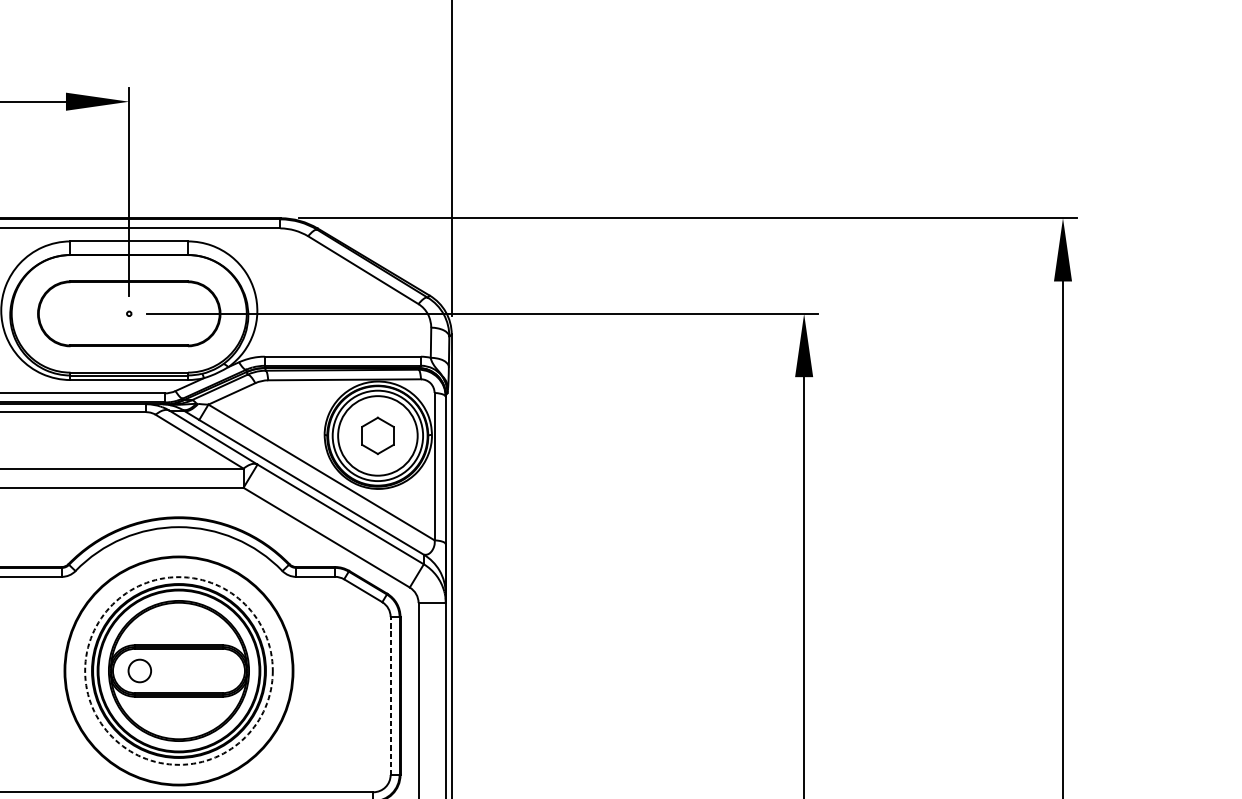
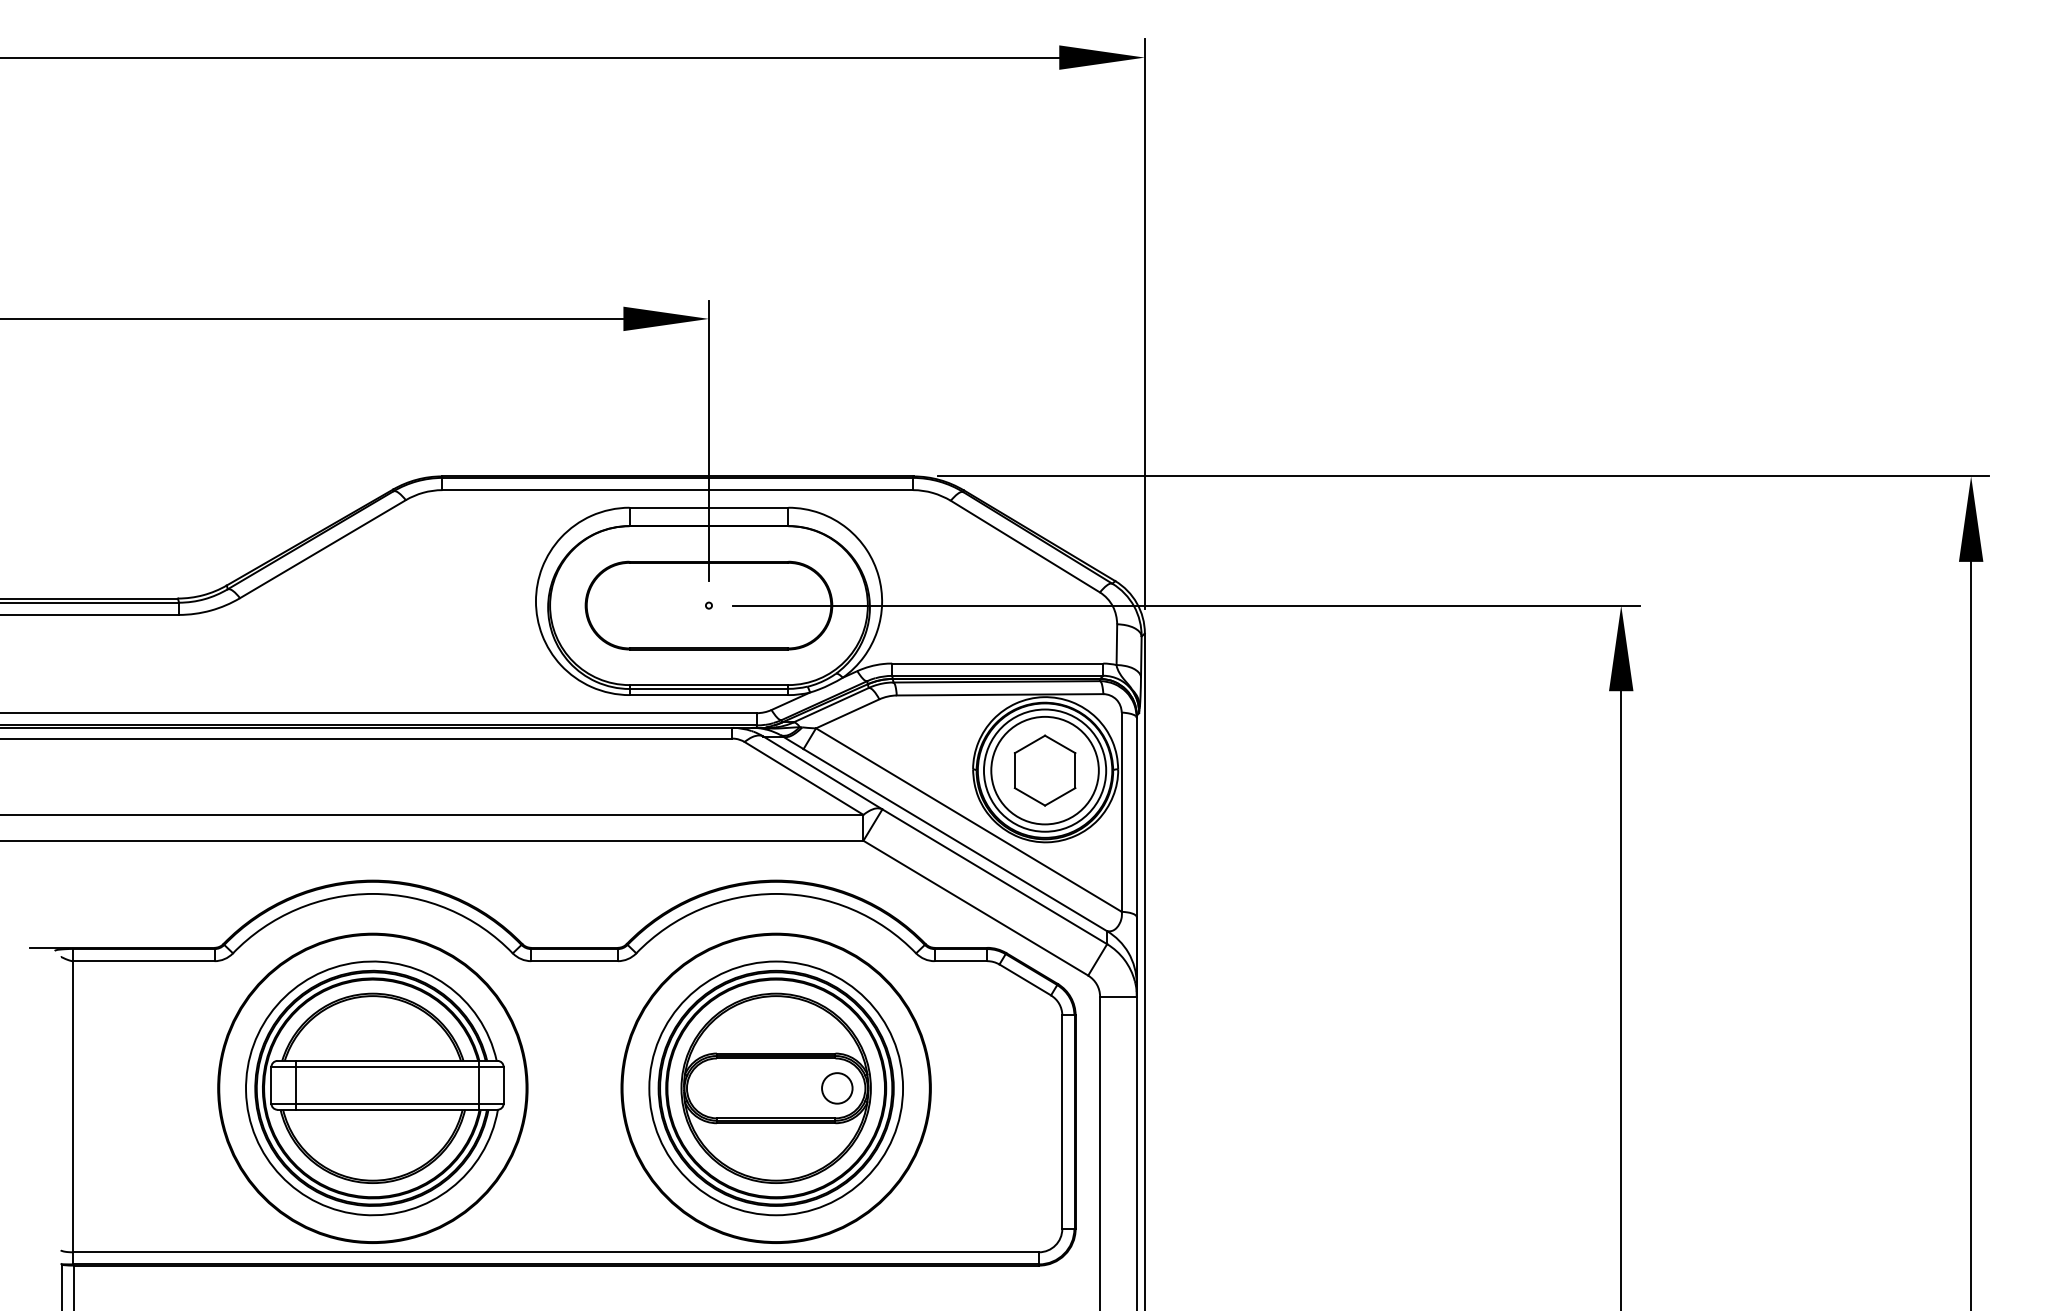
part: (377, 435) -> (1044, 770), size x1.43
circle: (140, 671) -> (837, 1088), moved
circle: (179, 671) -> (776, 1088), dashed -> solid
line: (390, 696) -> (1062, 1122), dashed -> solid

